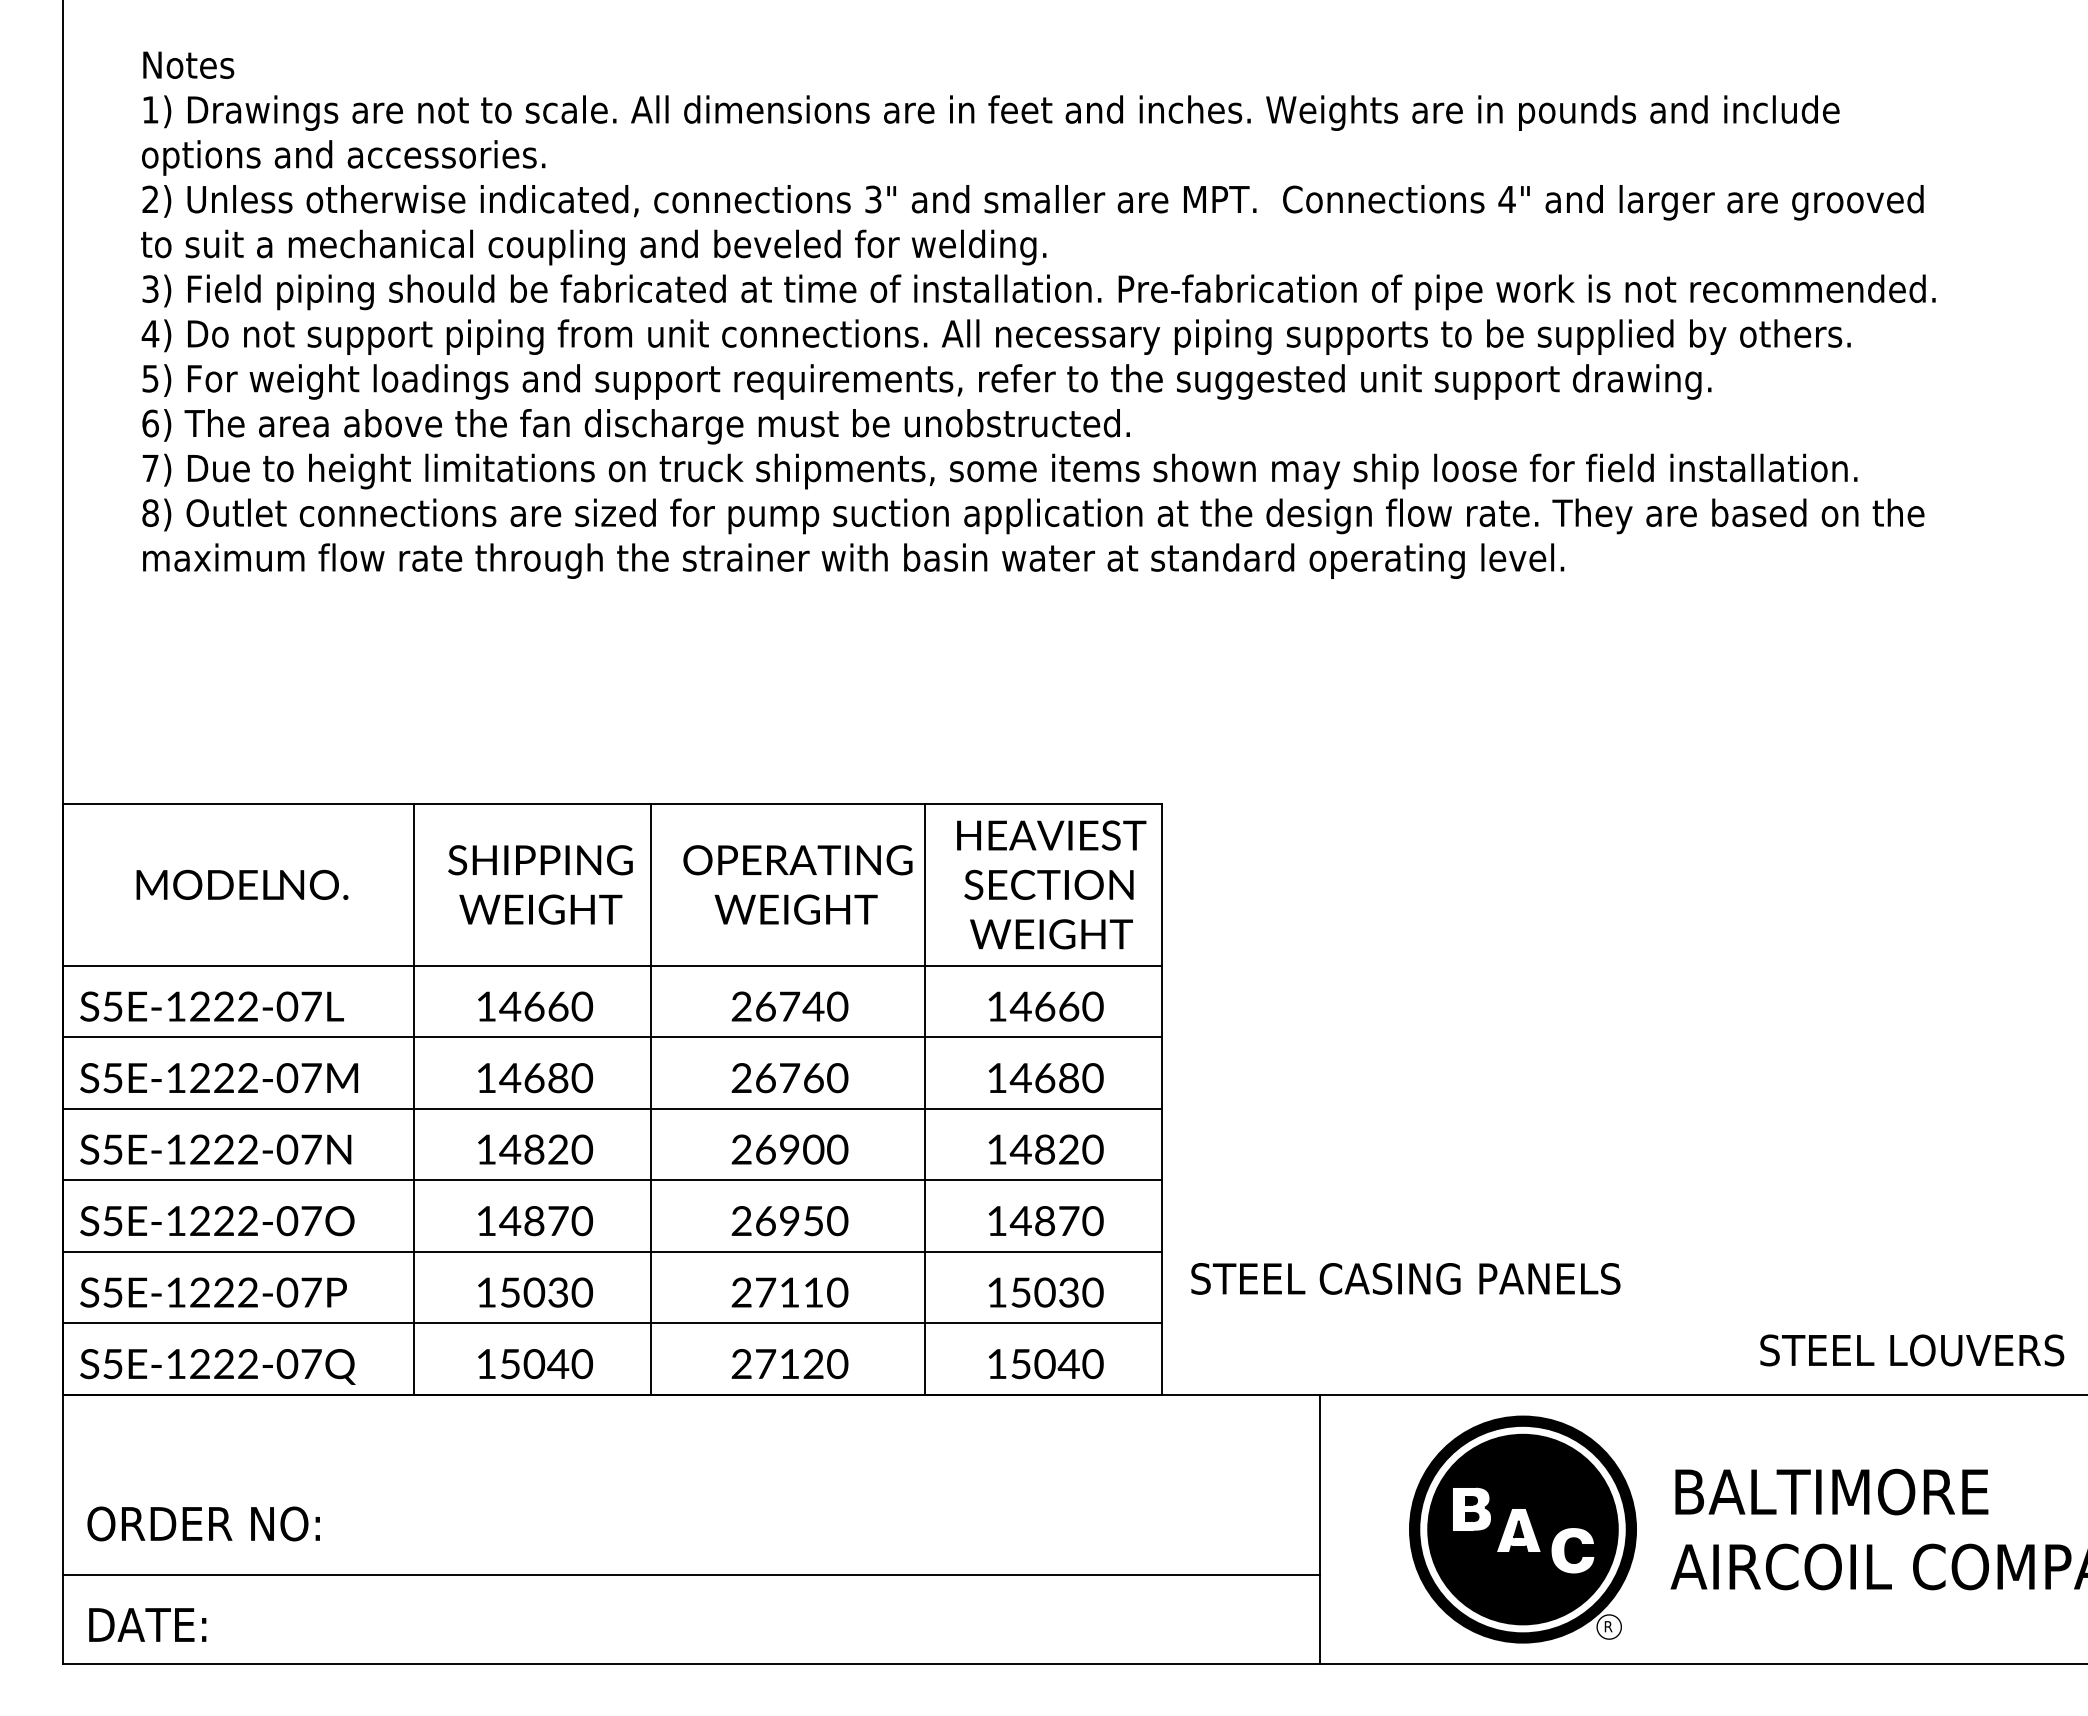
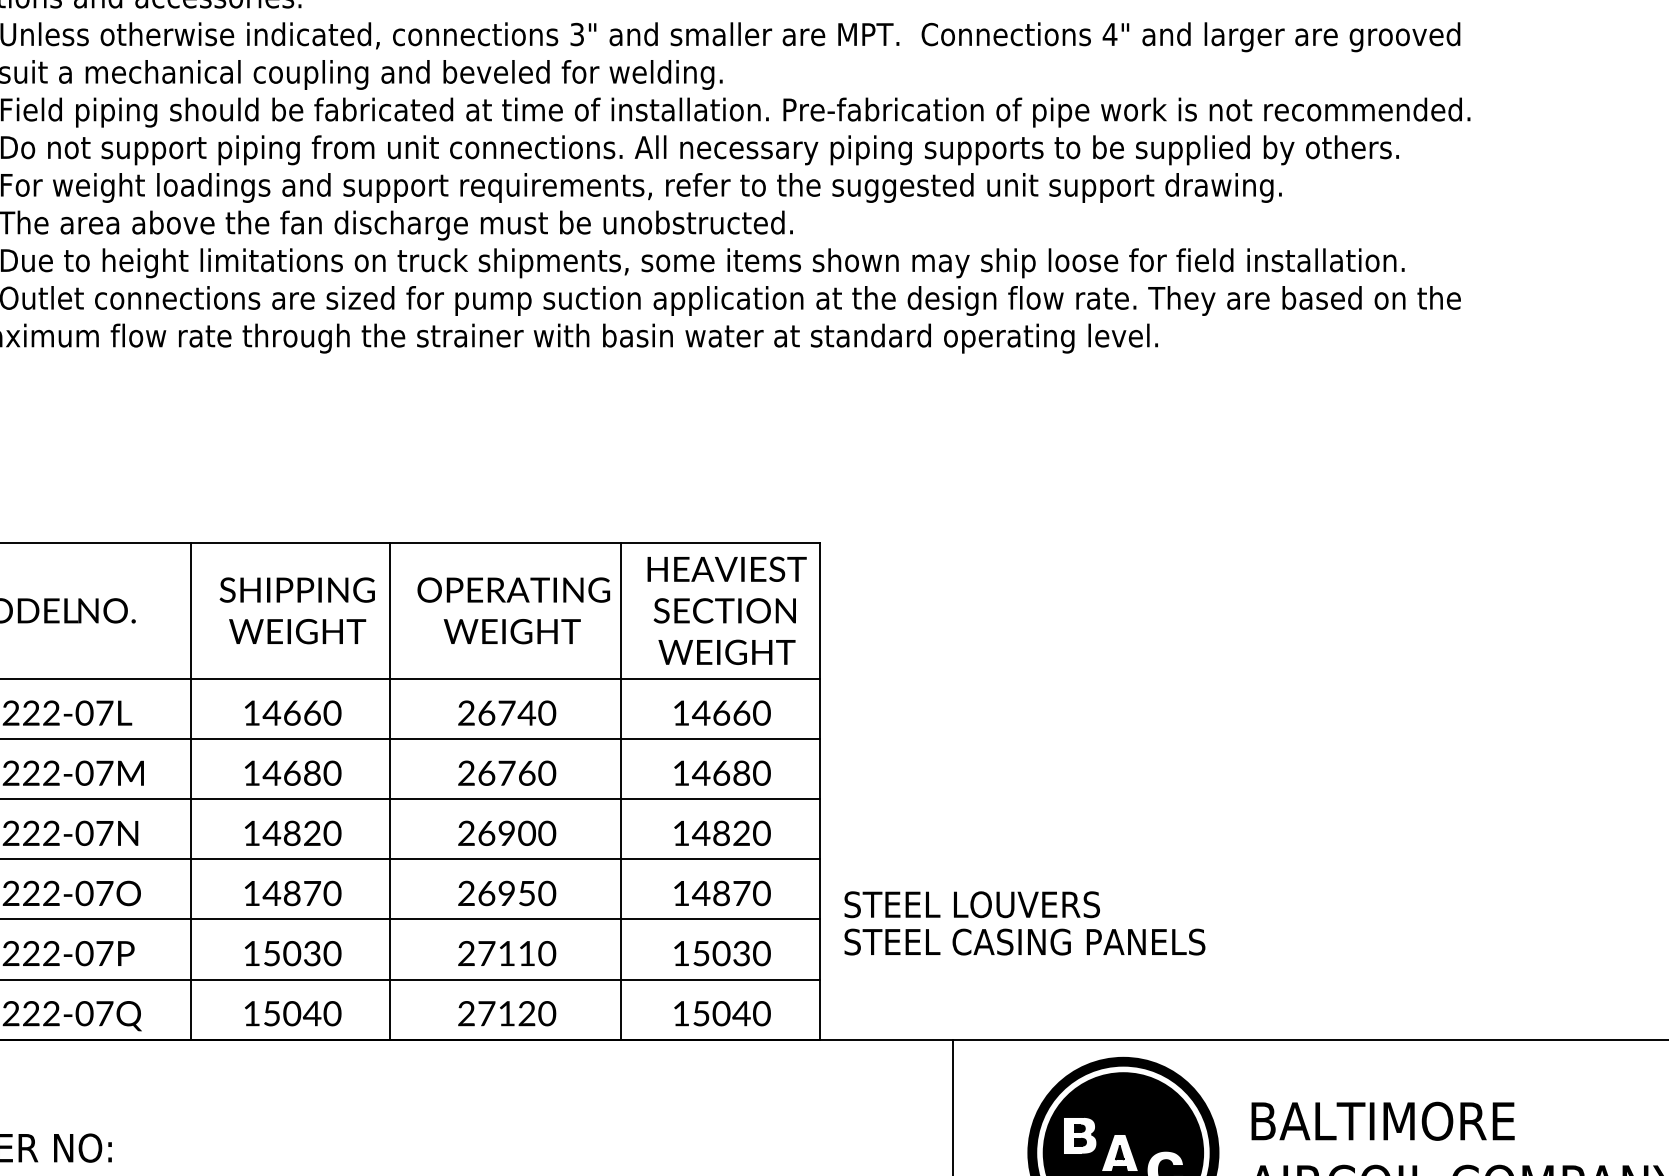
text: (1912, 1350) -> (972, 904), moved

